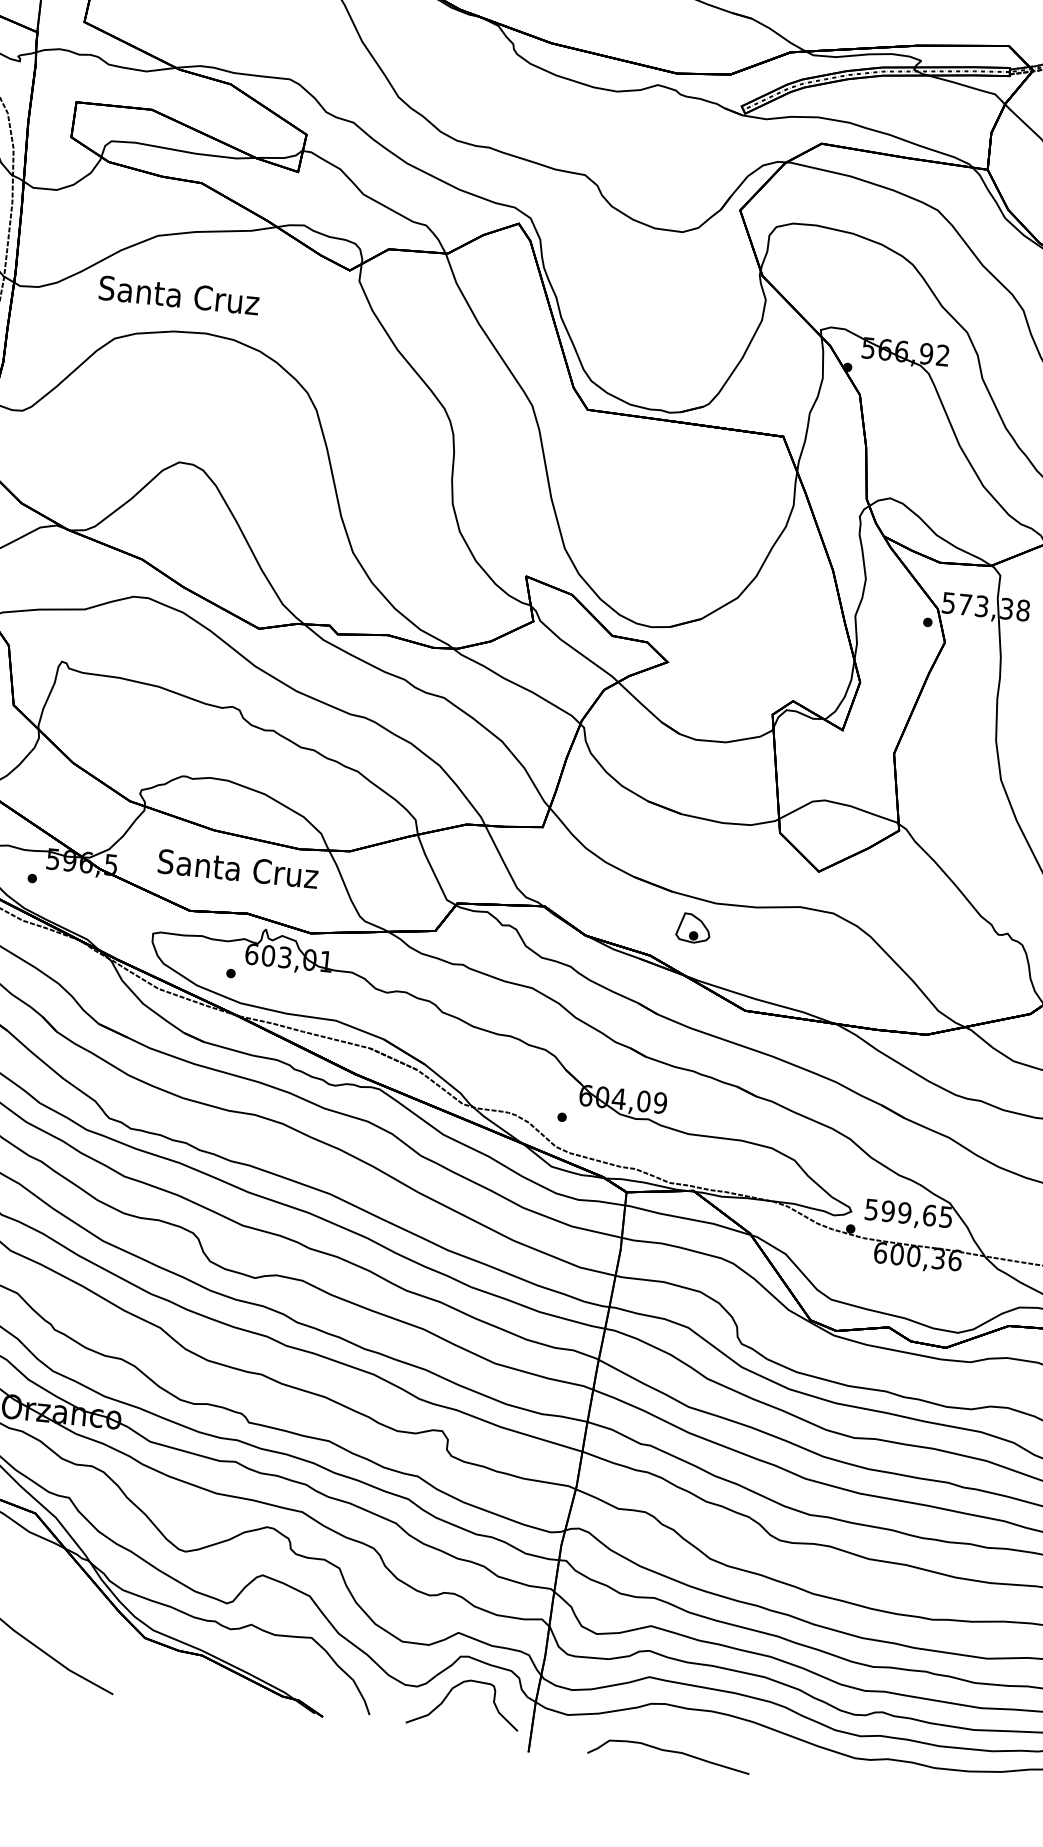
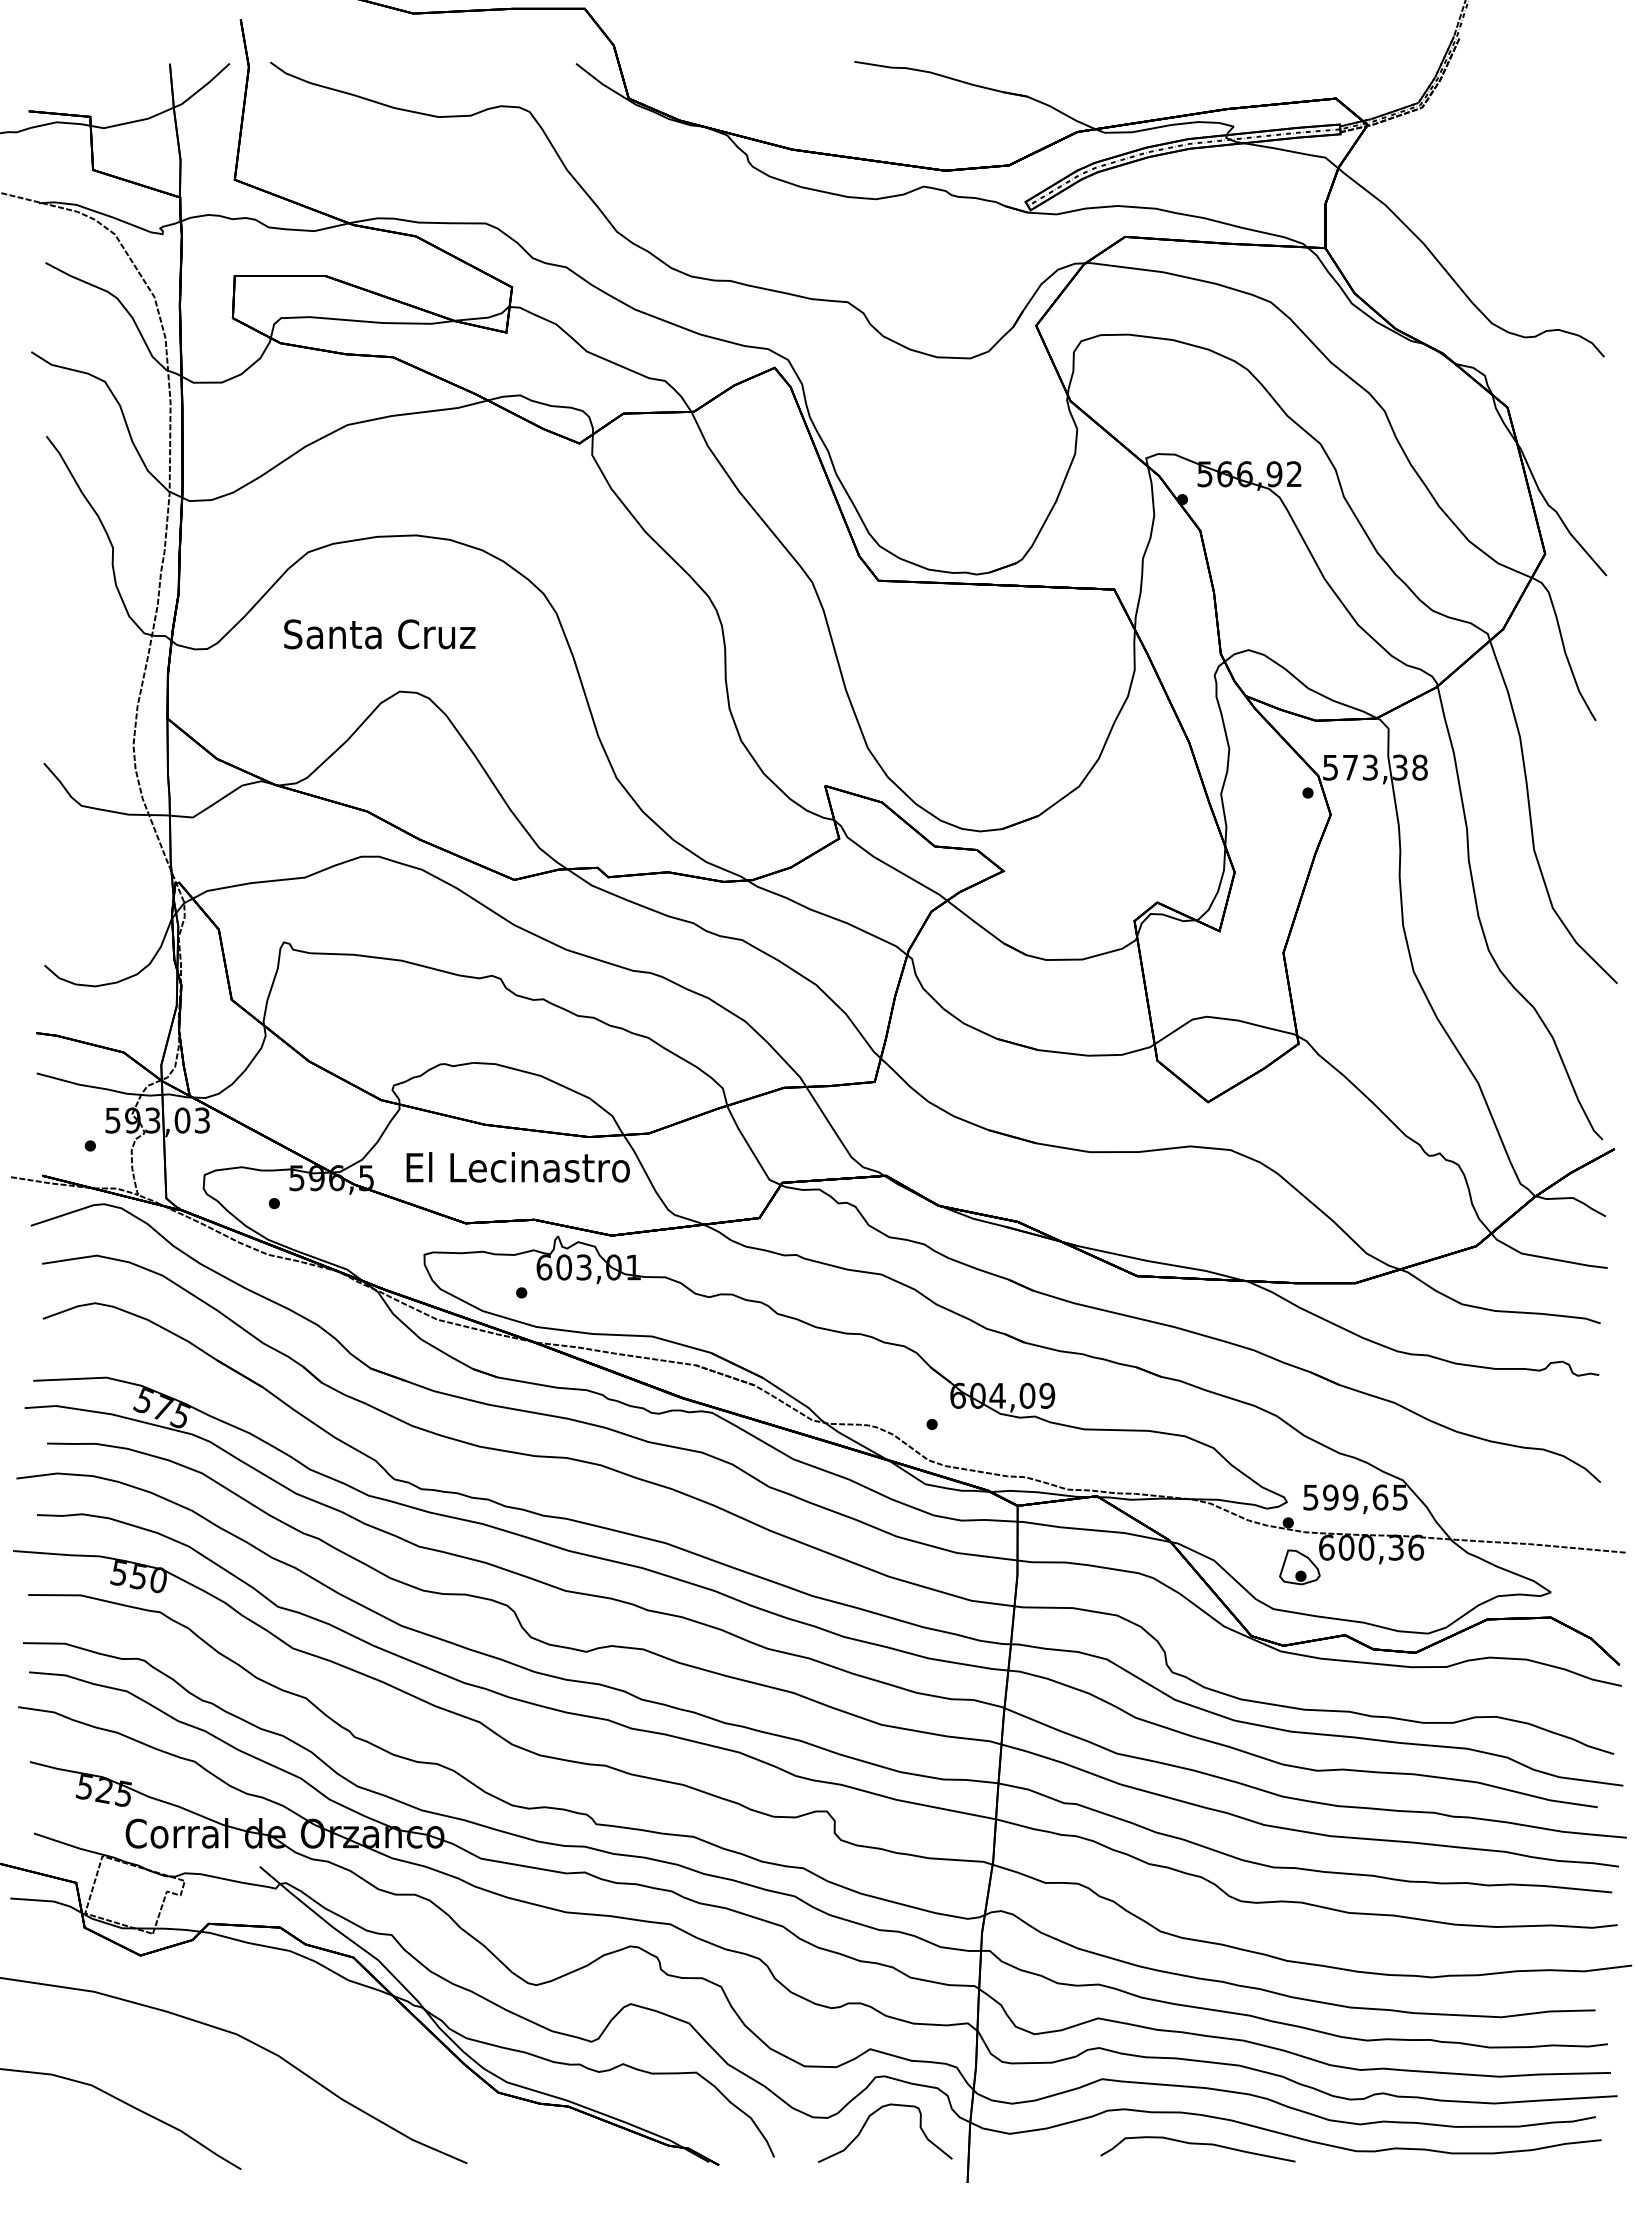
text: (178, 295) -> (379, 634), moved
text: (237, 868) -> (517, 1167), Santa Cruz -> El Lecinastro
part: (693, 928) -> (1299, 1567), moved
curve: (669, 1751) -> (1197, 2144), moved

